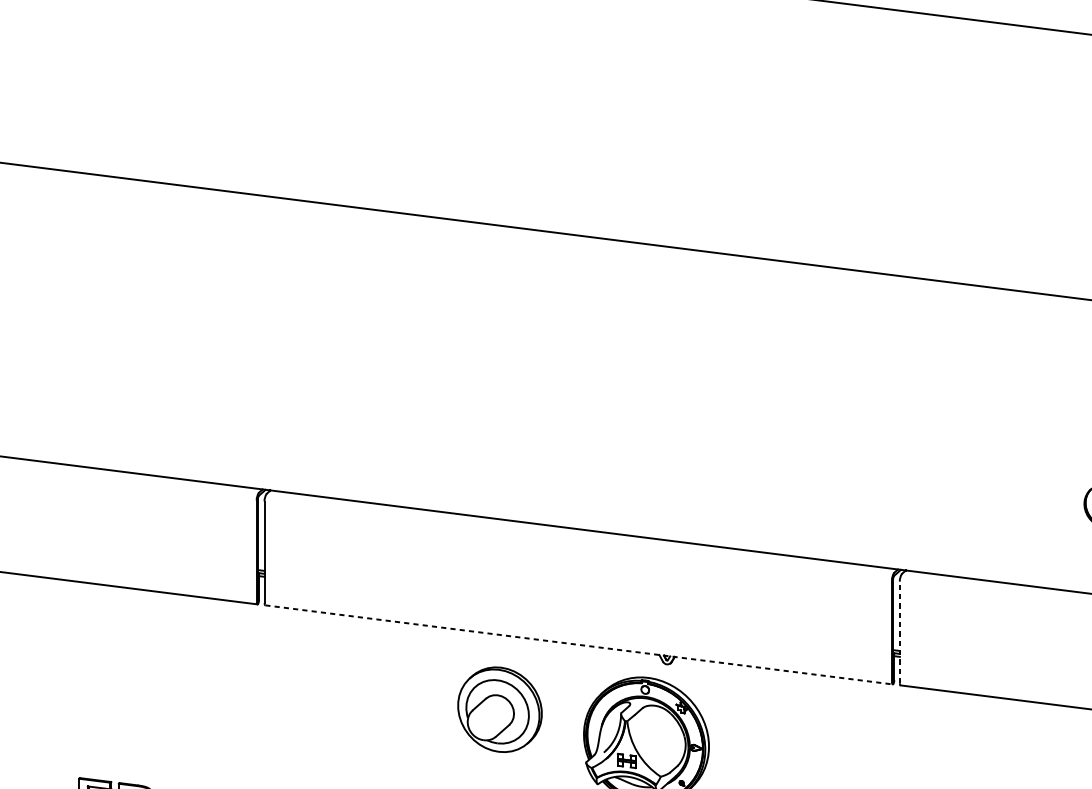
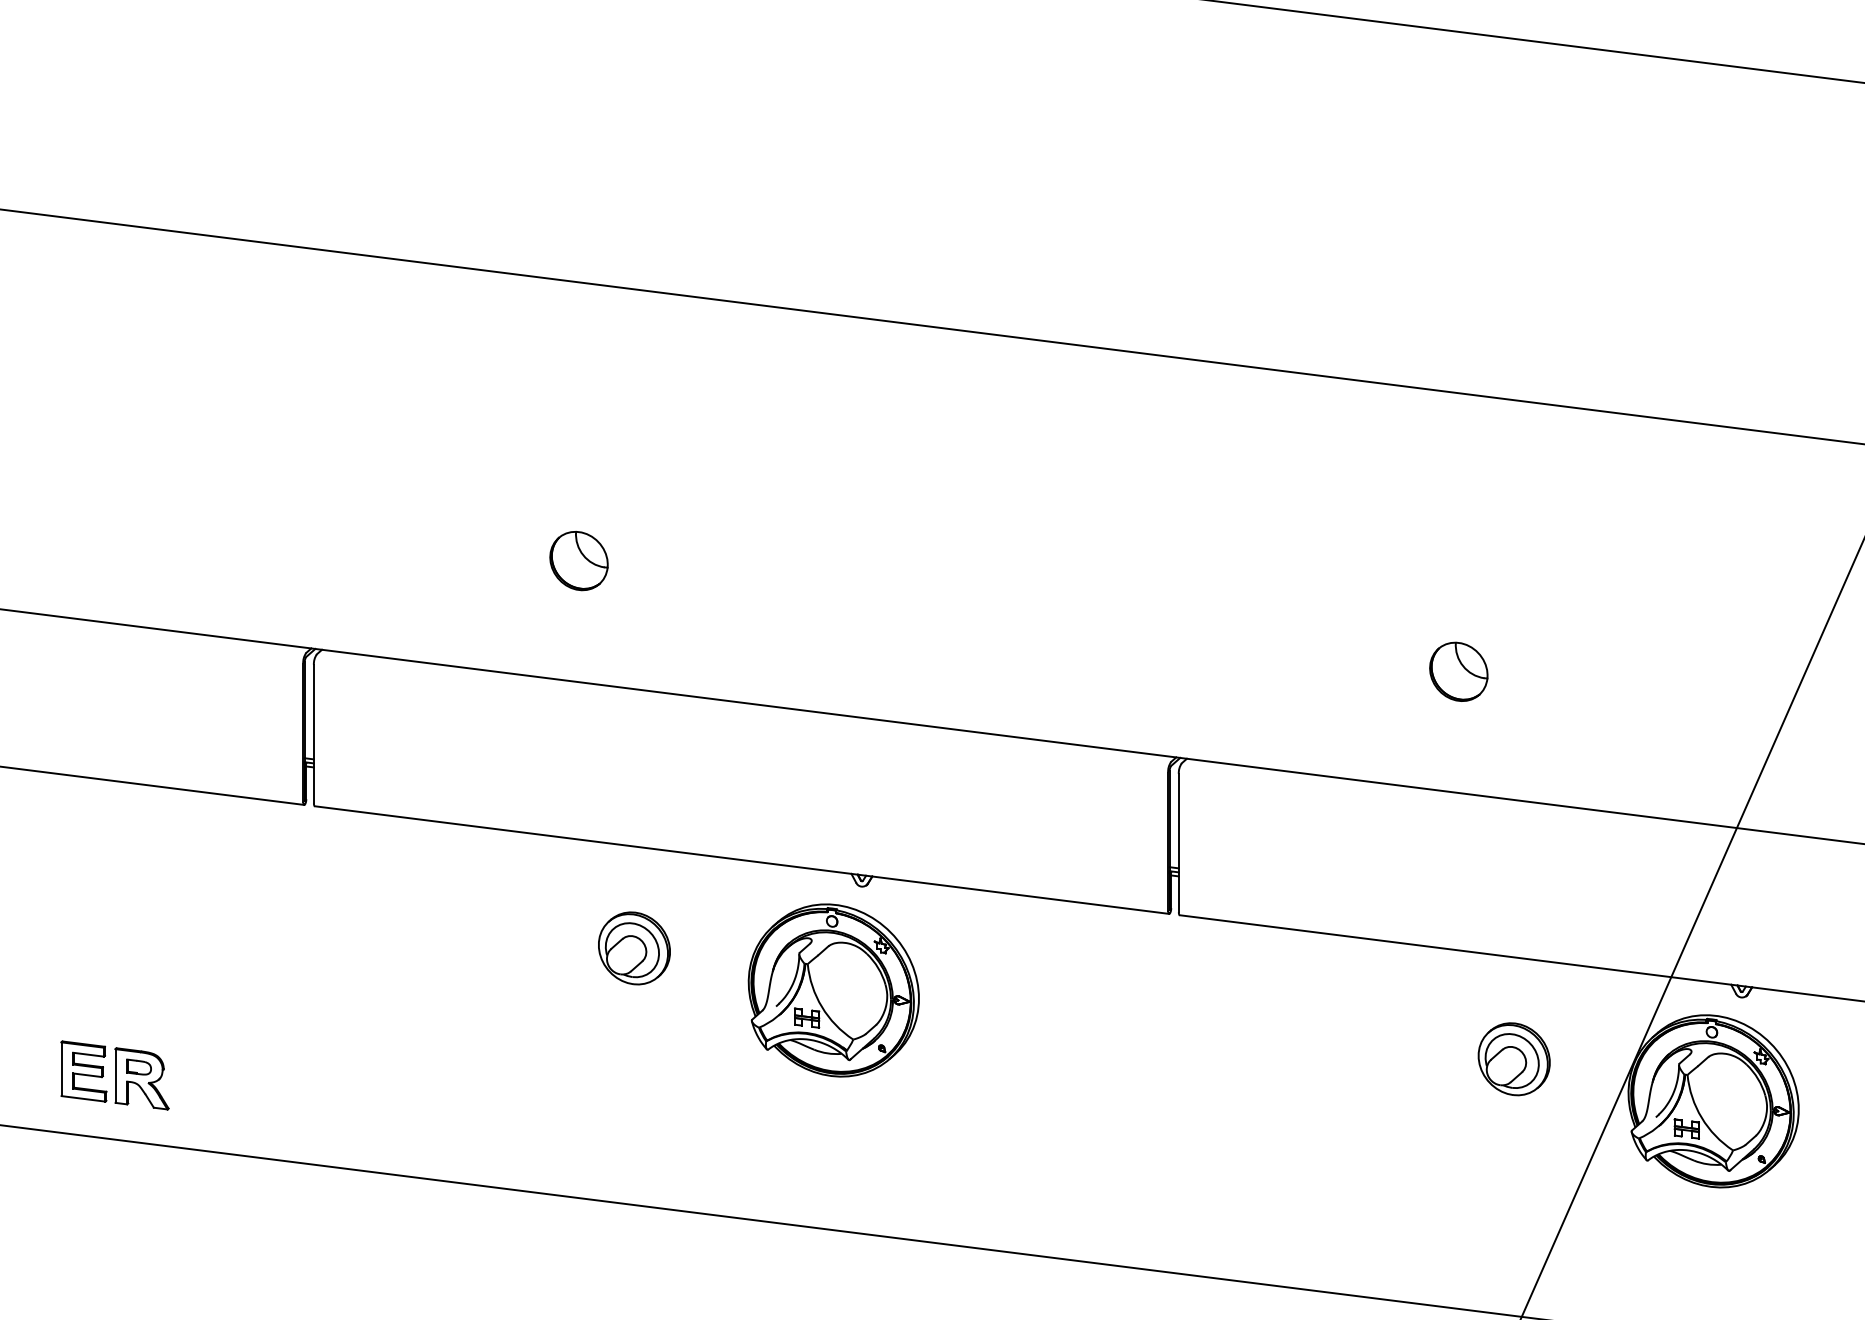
part: (458, 425) -> (578, 561), added
line: (899, 631) -> (1178, 842), dashed -> solid
line: (579, 645) -> (742, 860), dashed -> solid
part: (500, 709) -> (634, 948), size x0.62

